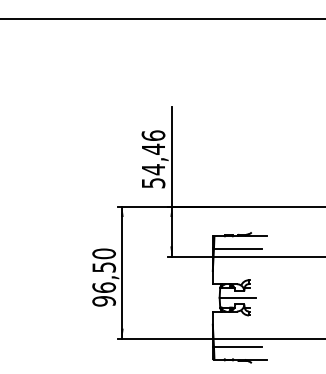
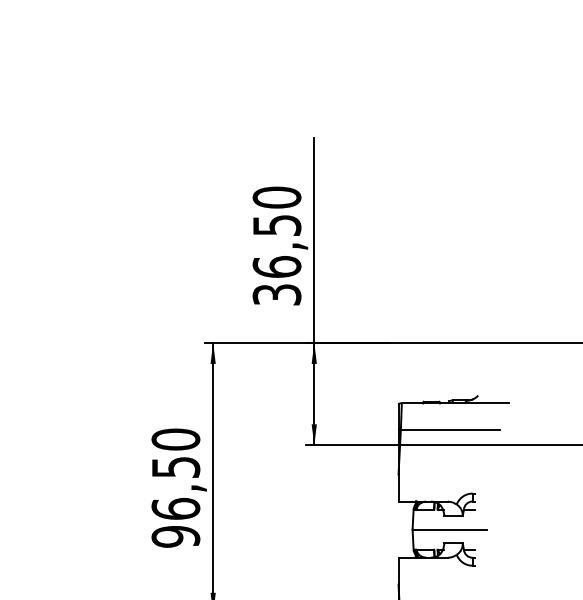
text: (153, 158) -> (277, 244), 54,46 -> 36,50

